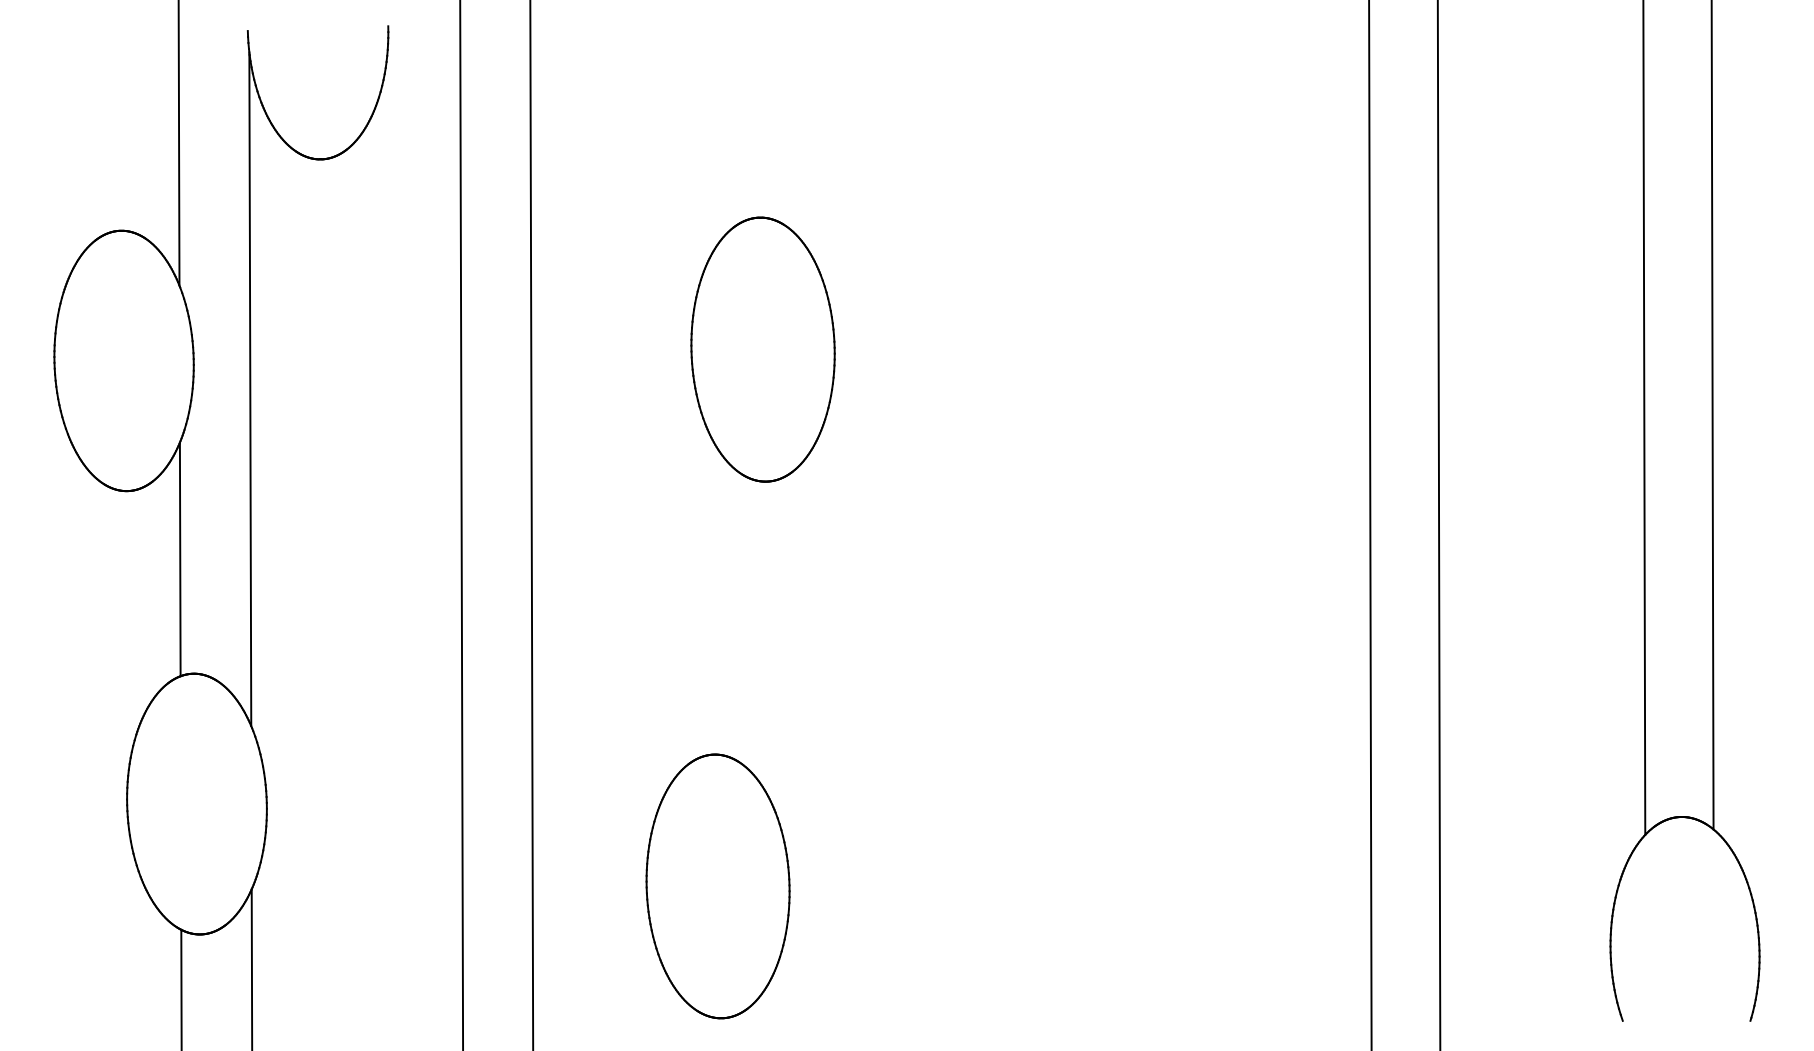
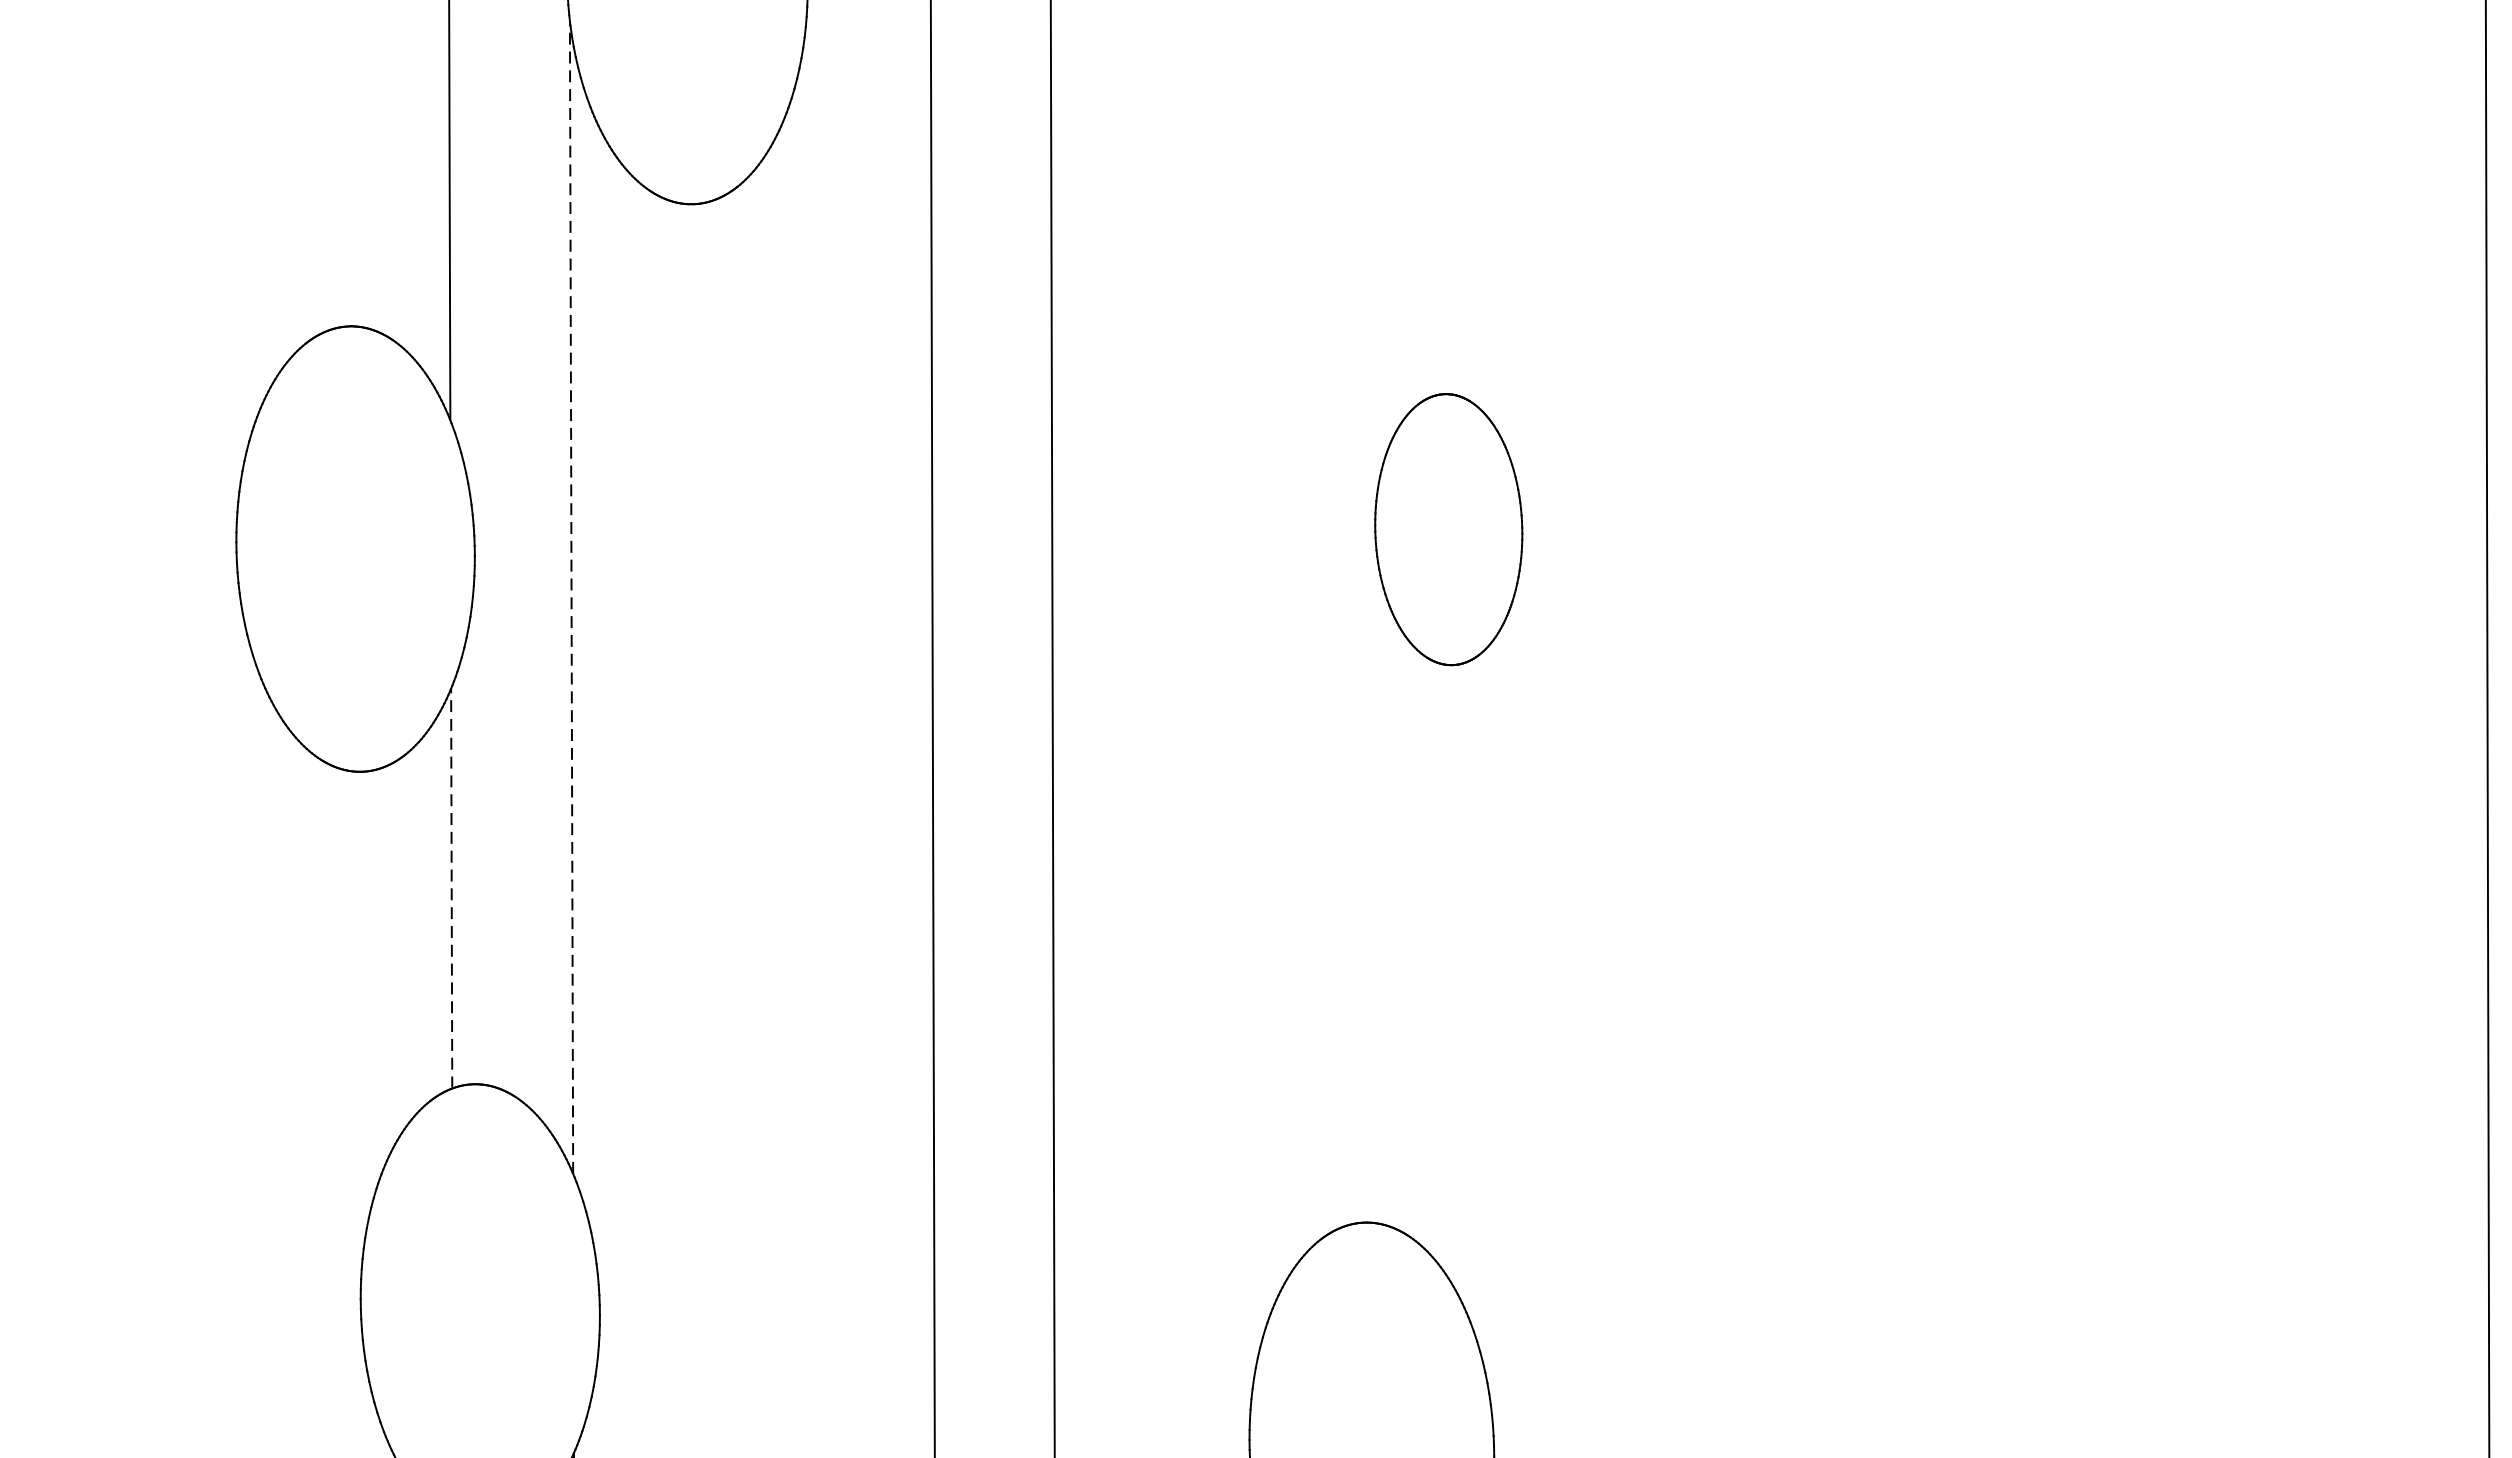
part: (762, 349) -> (1447, 529), size x0.6
line: (250, 389) -> (571, 597), solid -> dashed
line: (180, 559) -> (452, 888), solid -> dashed

